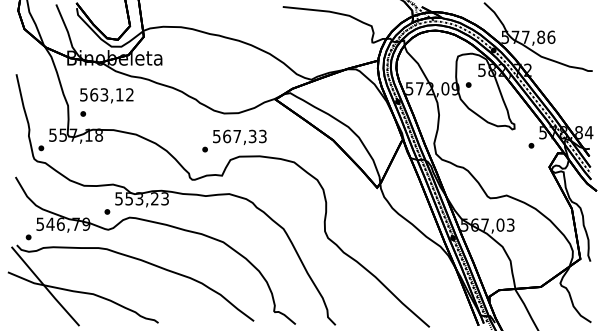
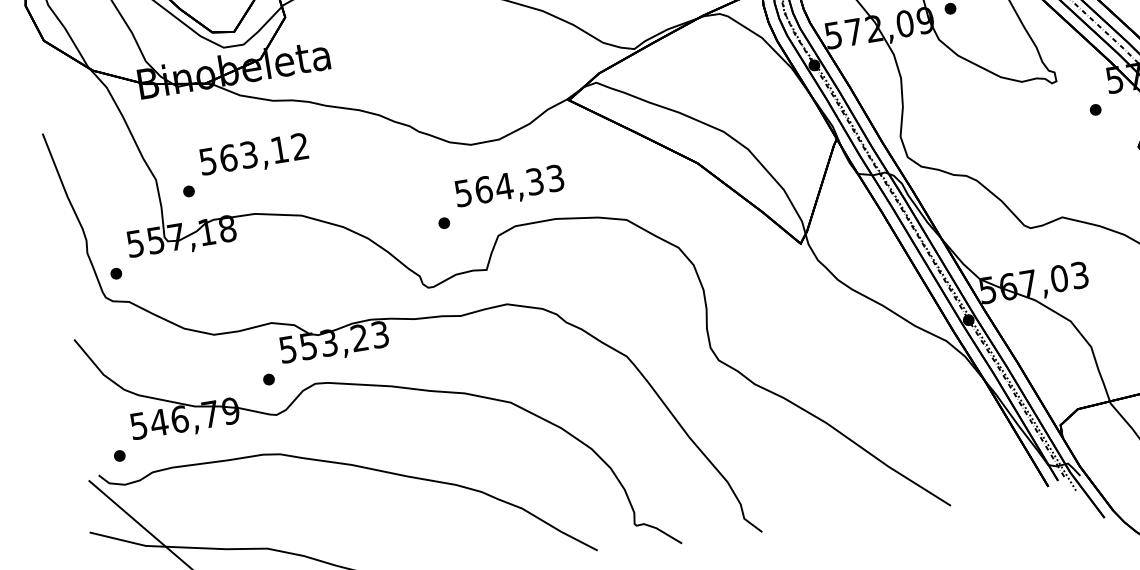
text: (106, 95) -> (253, 155), moved
text: (237, 136) -> (504, 186), 567,33 -> 564,33

